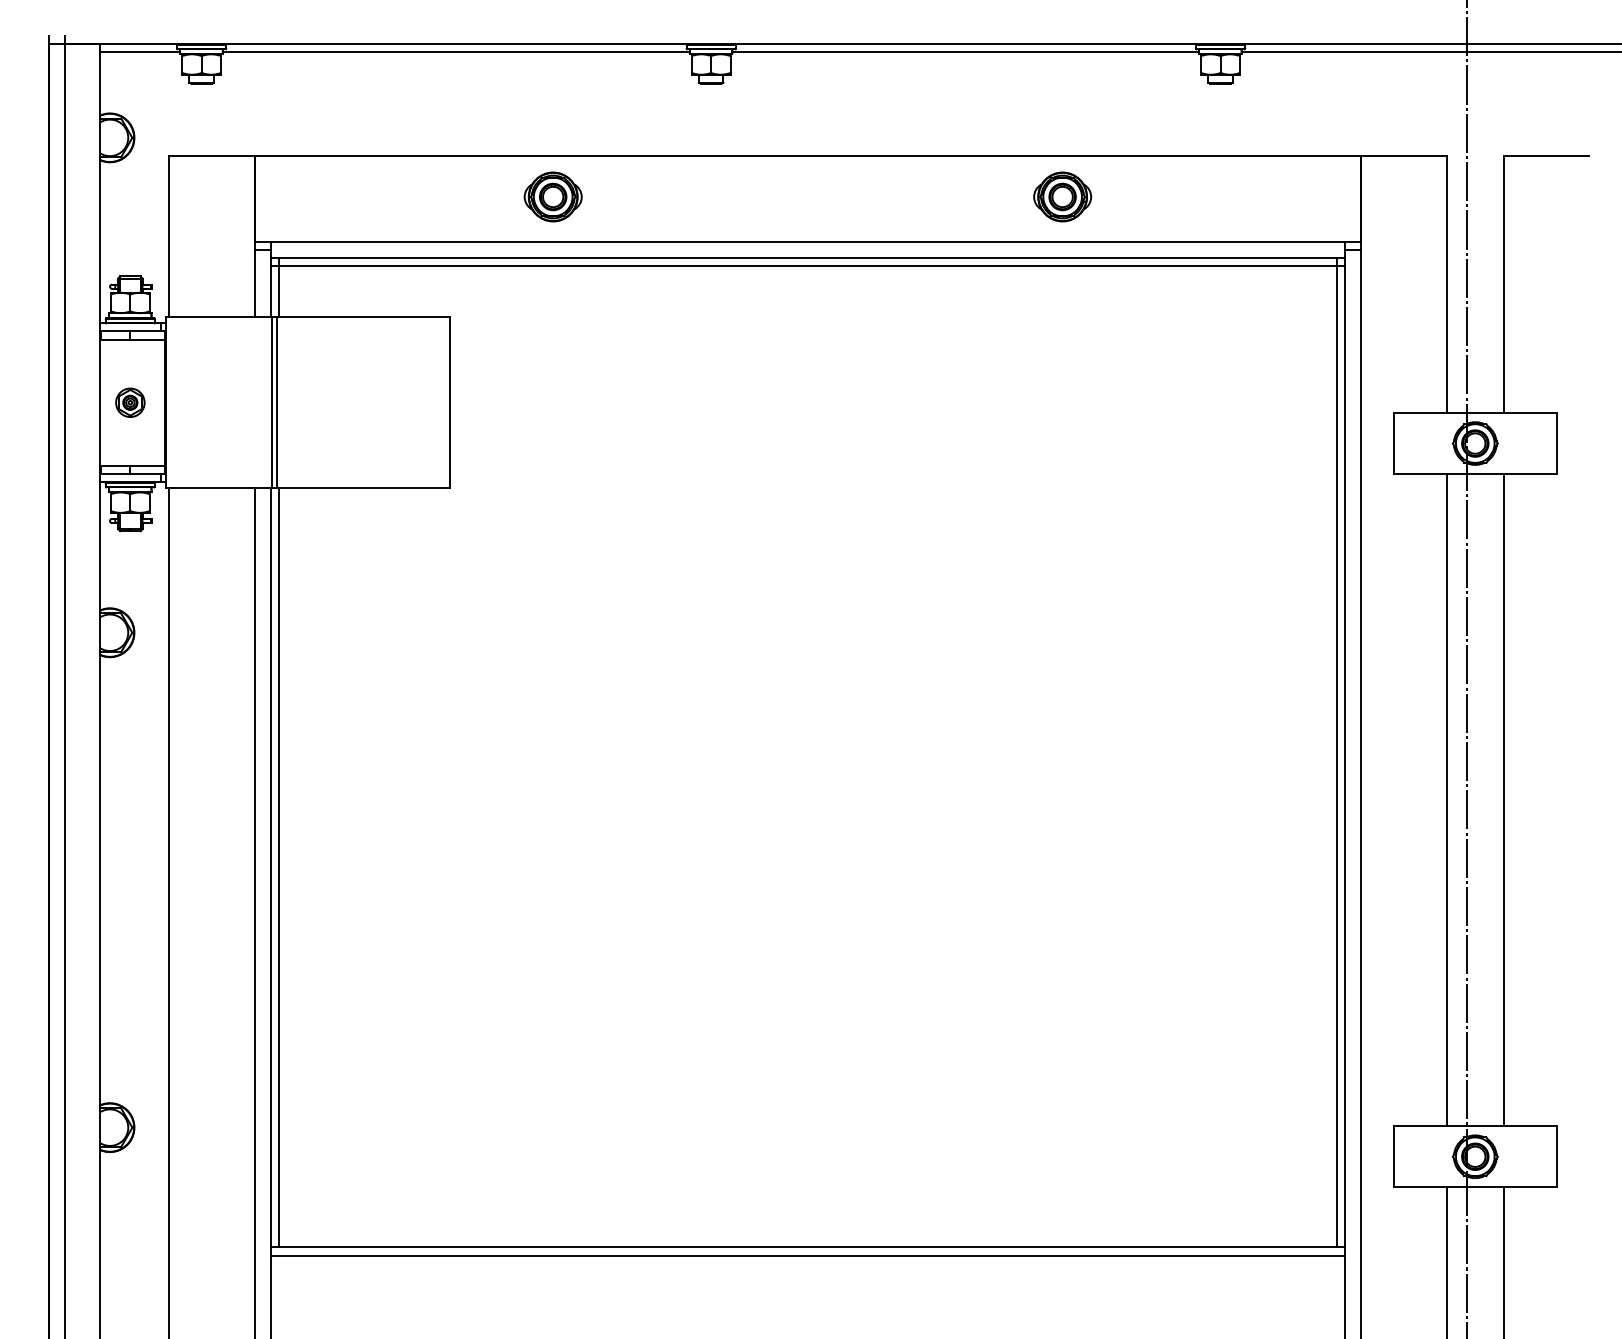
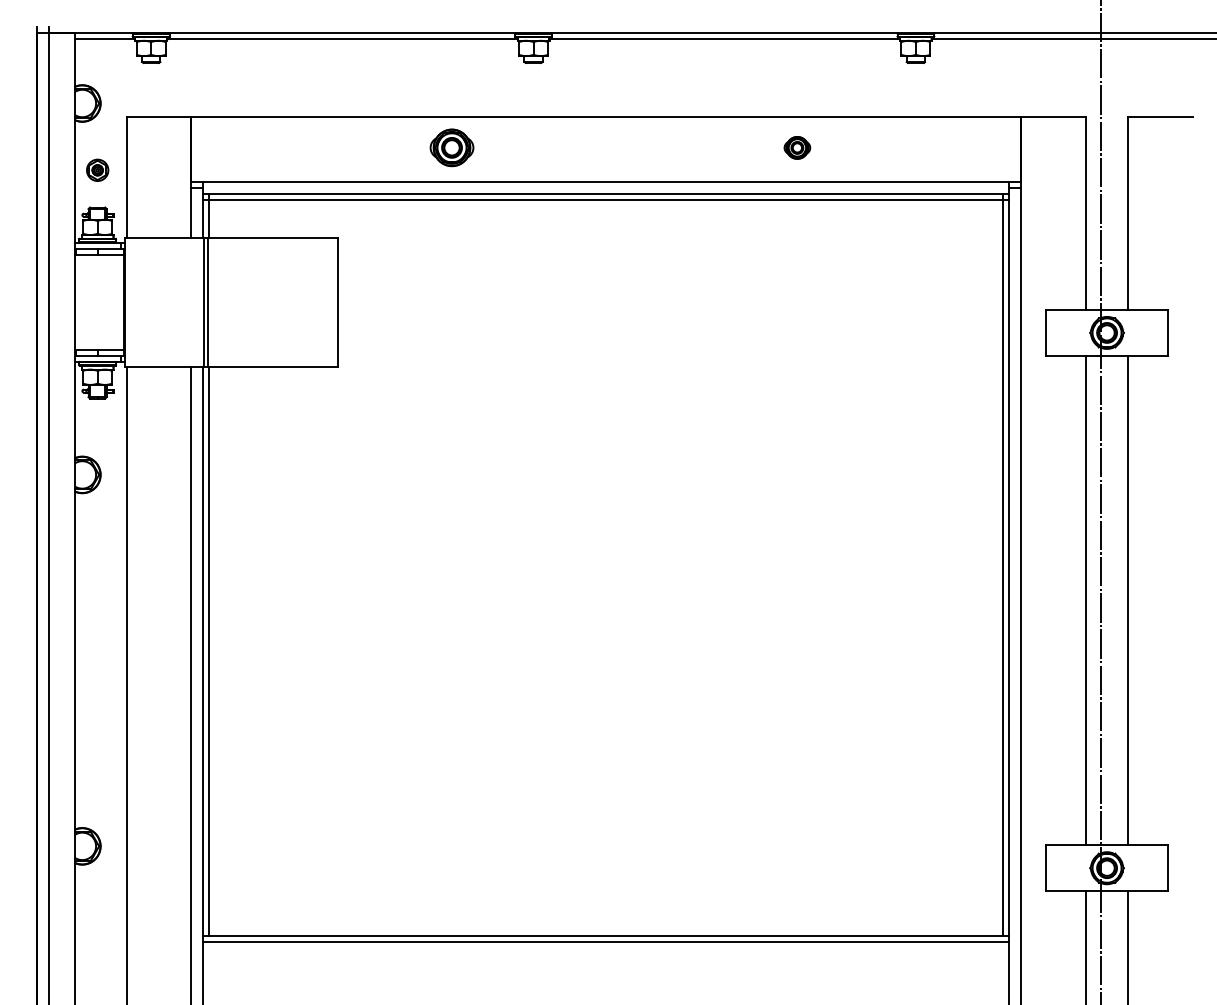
part: (552, 196) -> (451, 147), moved
part: (1062, 196) -> (797, 147), size x0.6
part: (130, 401) -> (97, 169), moved

